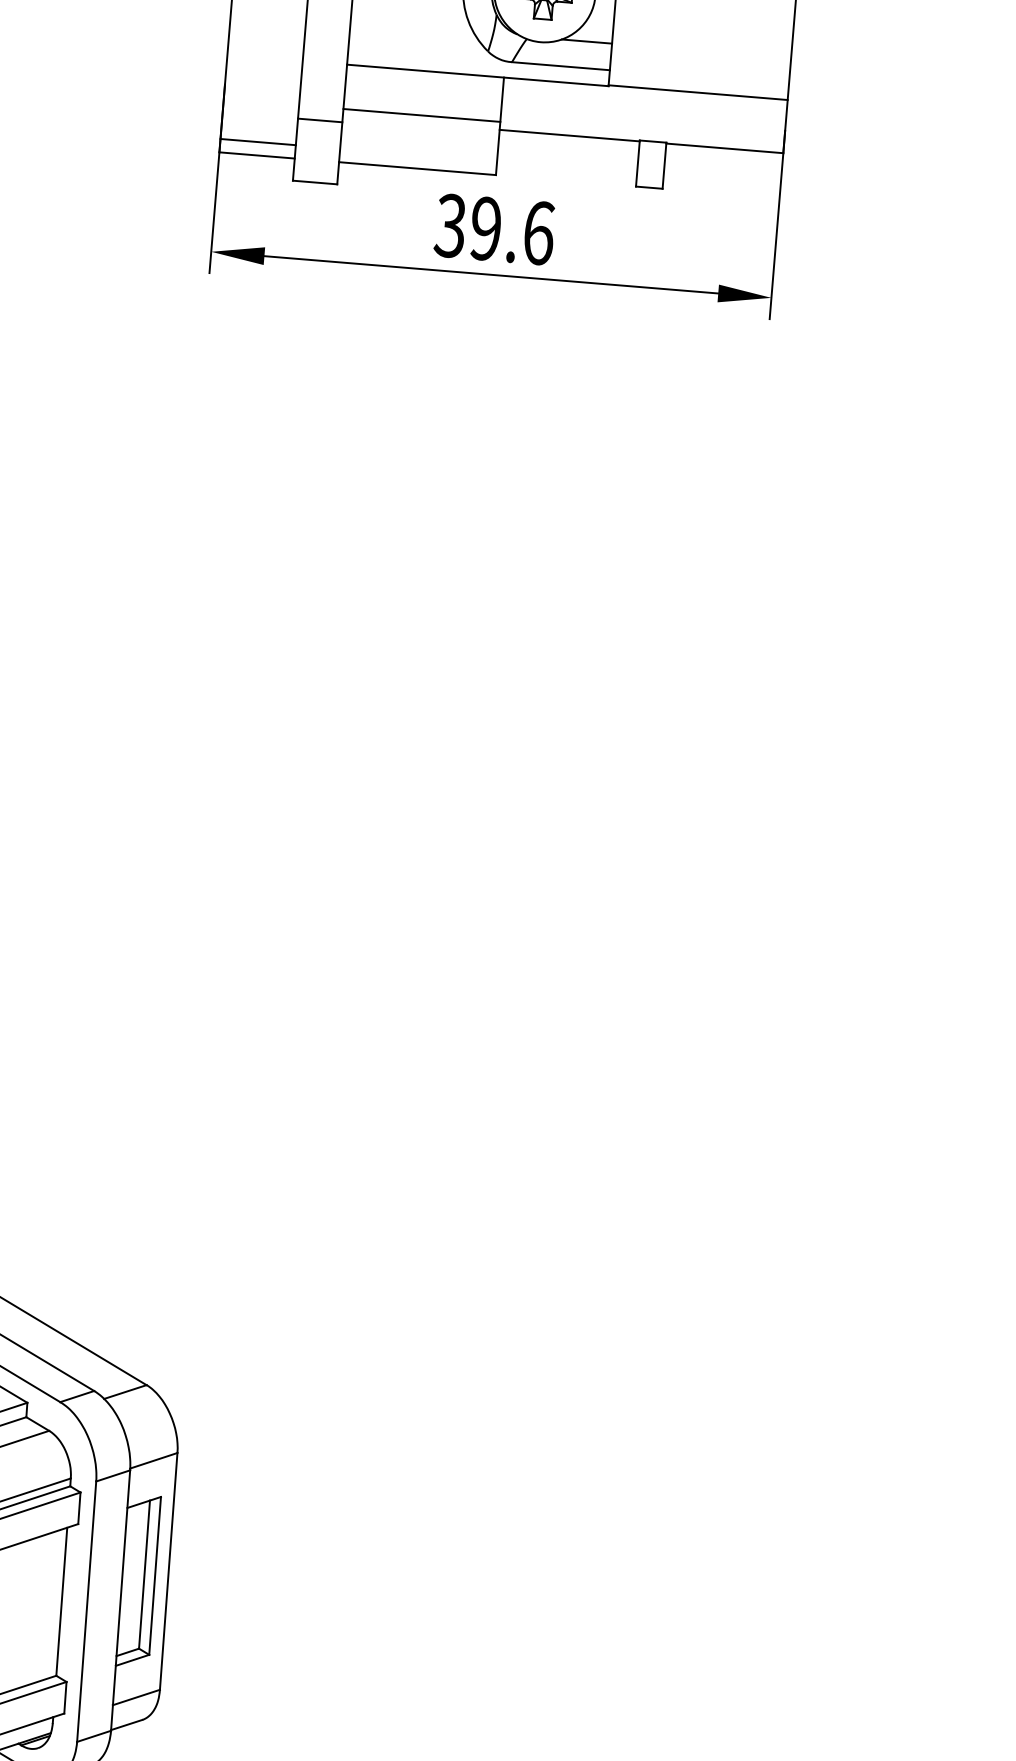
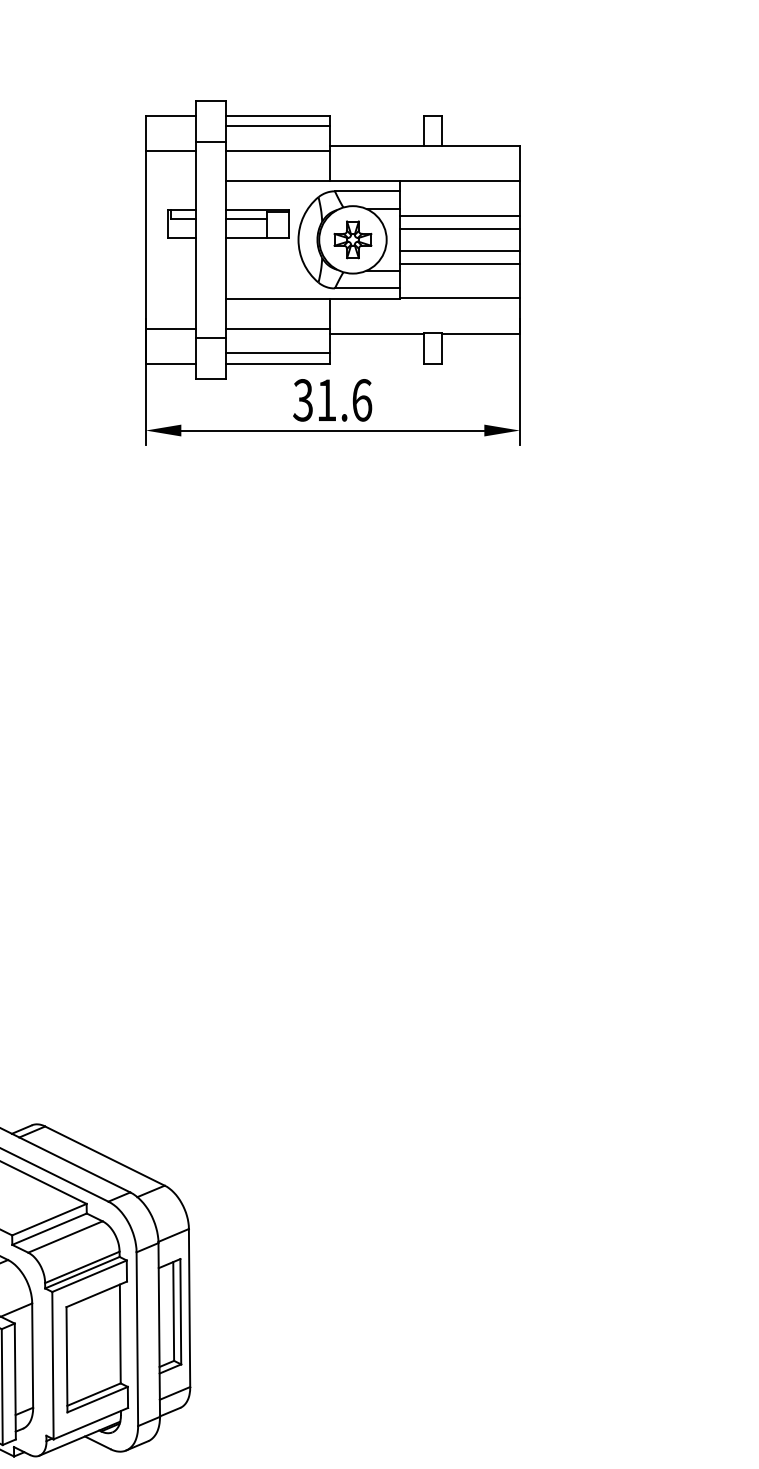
line: (703, 22) -> (459, 251), added
line: (701, 40) -> (459, 263), added
line: (257, 142) -> (170, 329), moved
line: (417, 152) -> (277, 353), added
text: (485, 229) -> (326, 400), 39.6 -> 31.6

